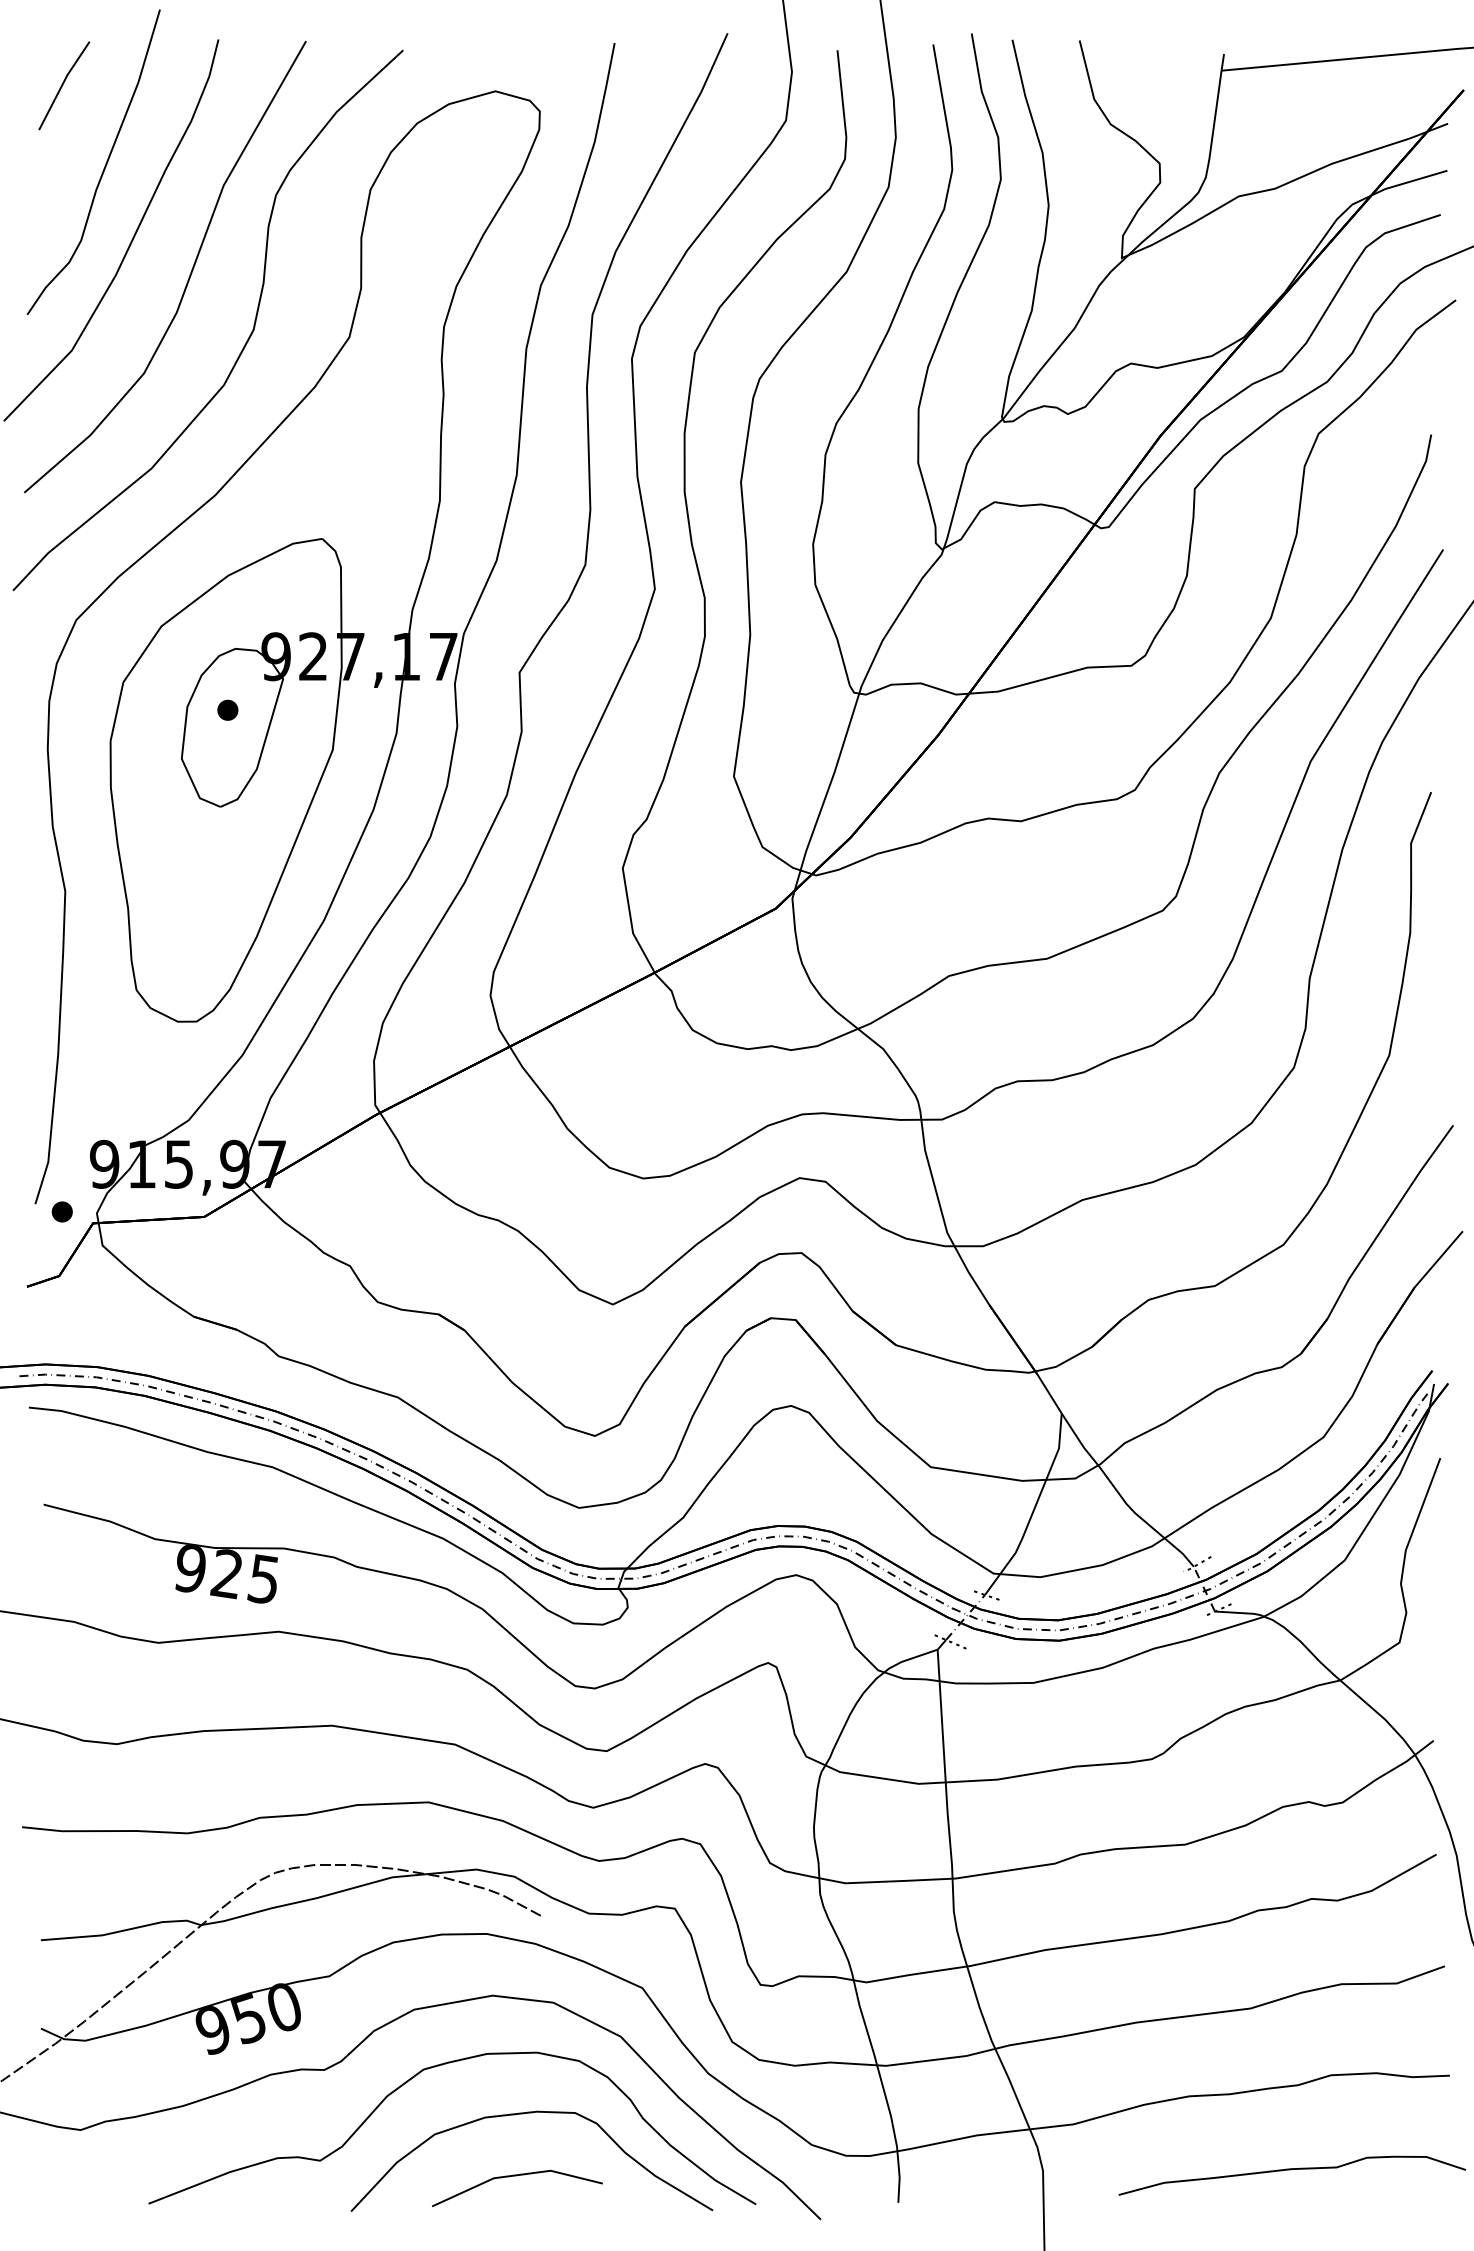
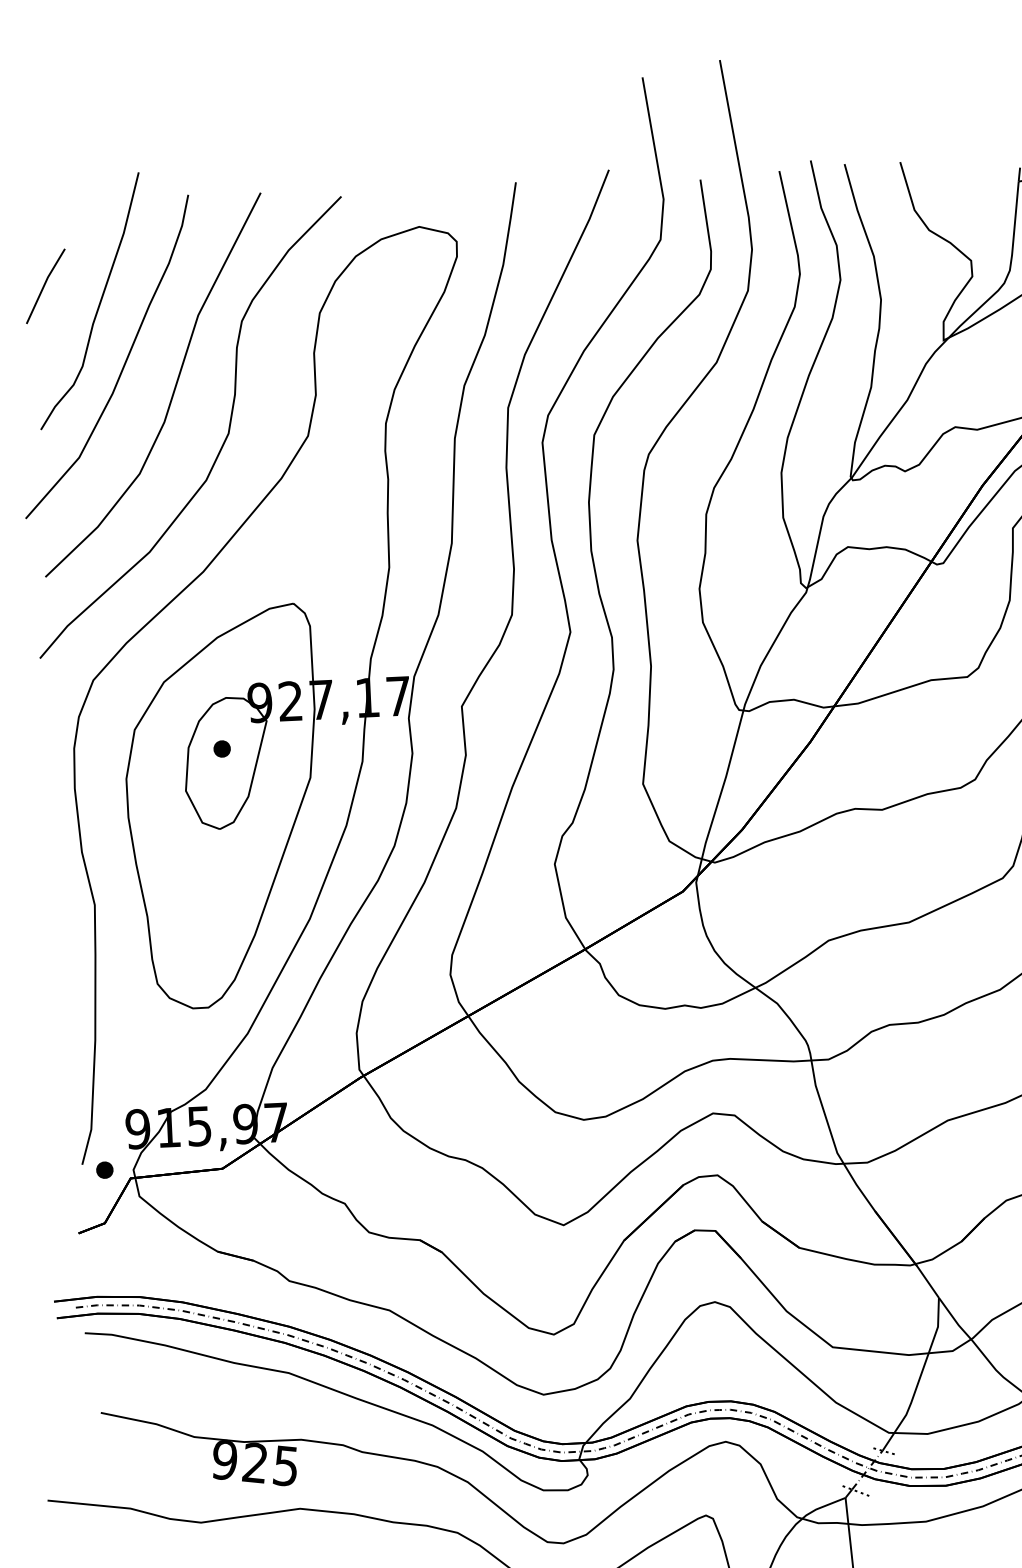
line: (63, 85) -> (45, 286), moved

